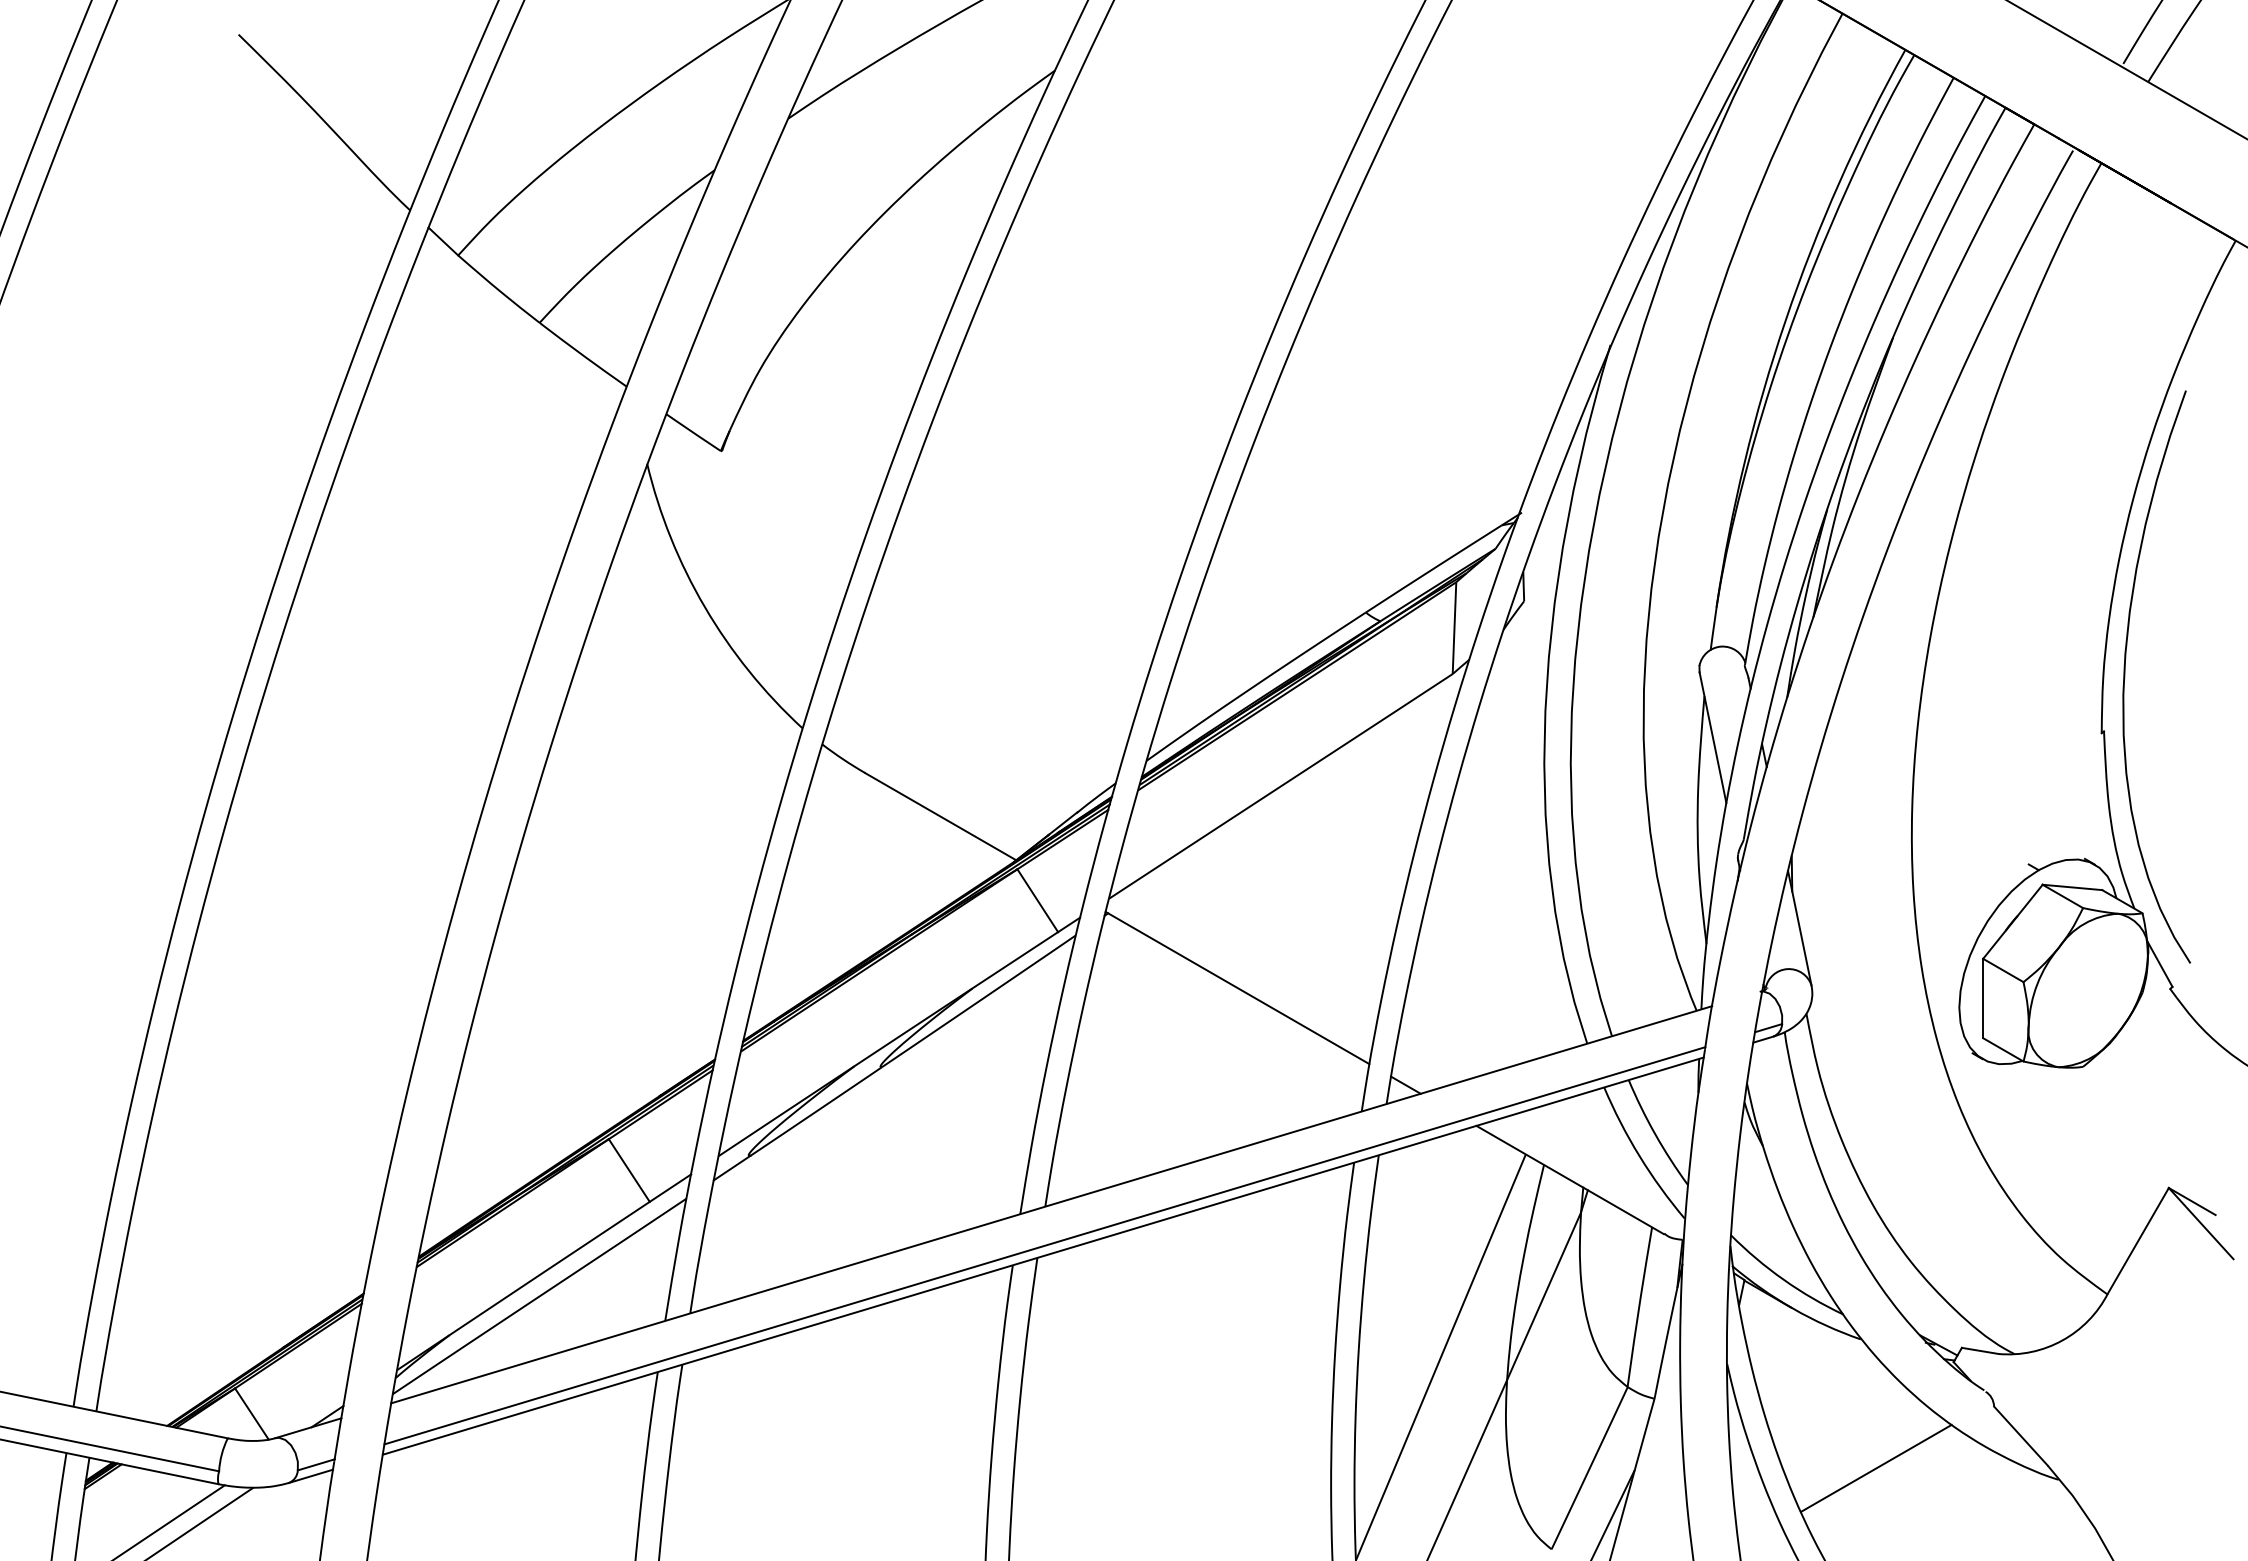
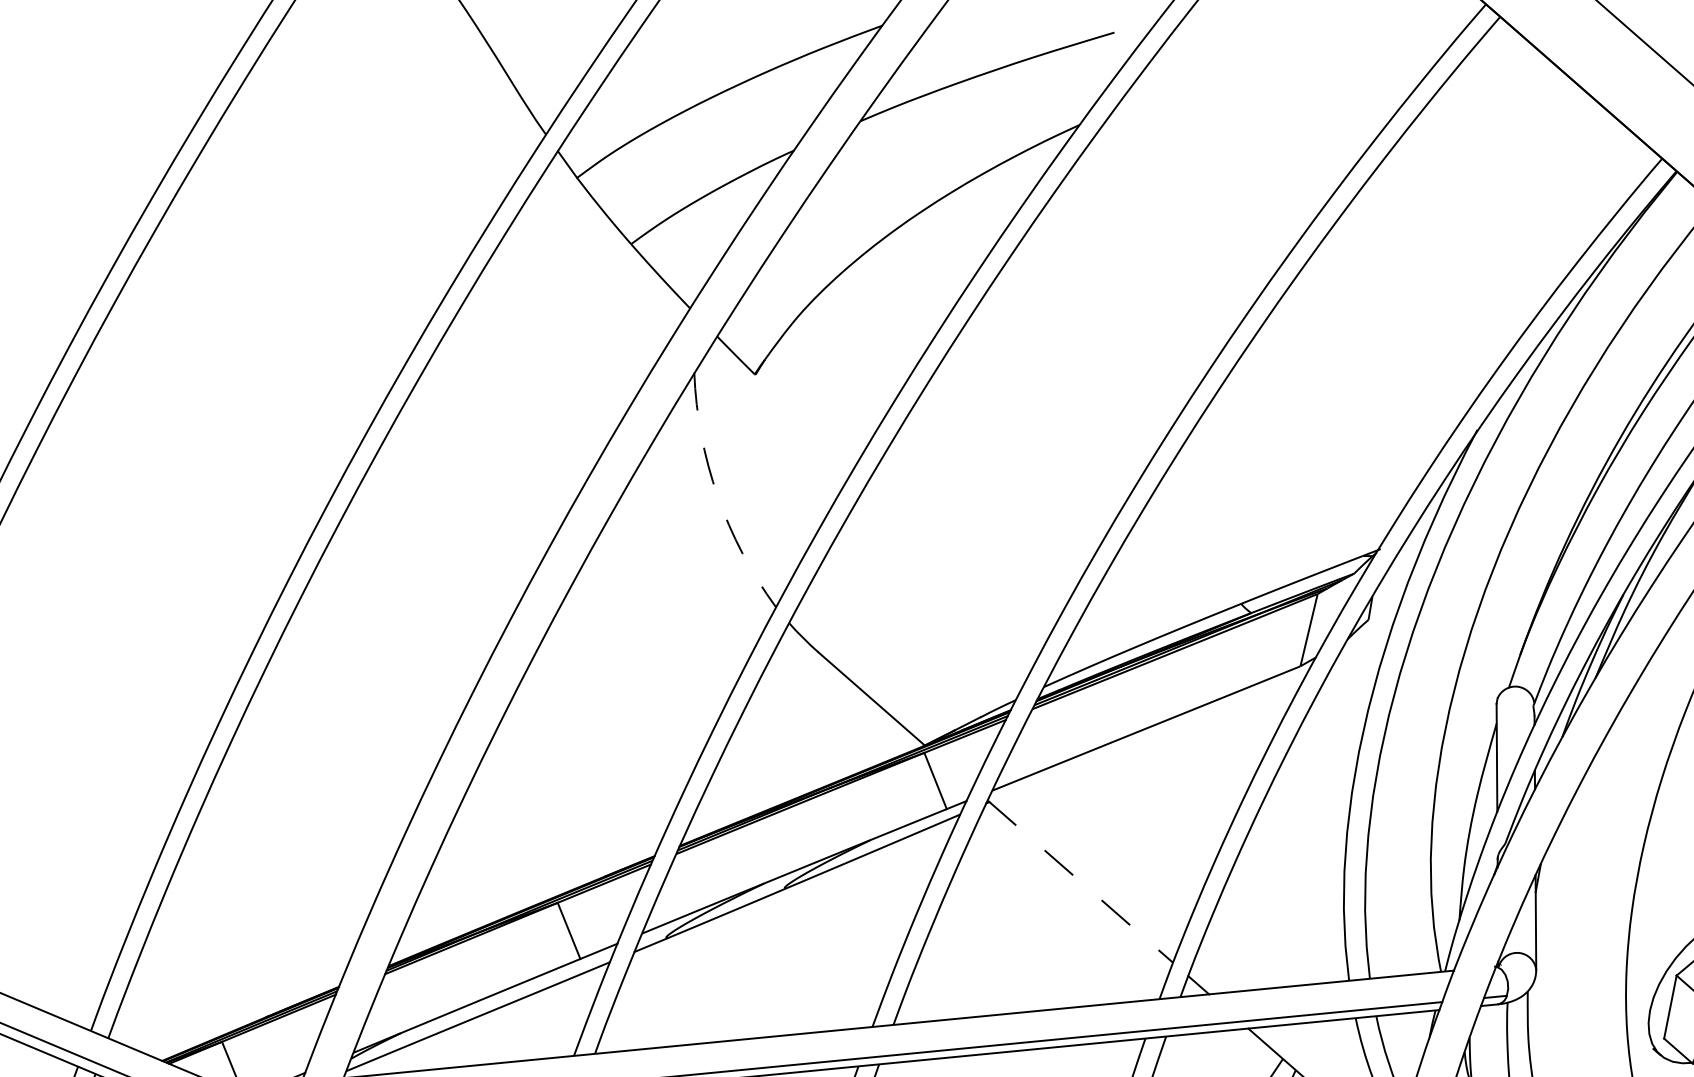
arc: (705, 607) -> (717, 496), solid -> dashed
line: (1238, 988) -> (1081, 882), solid -> dashed

